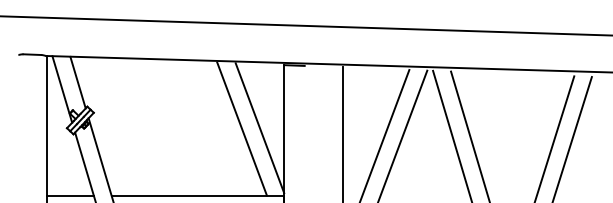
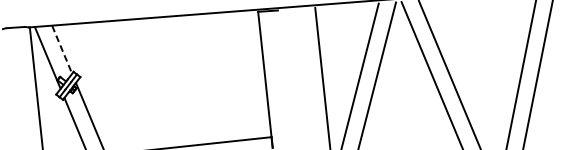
line: (78, 82) -> (62, 49), solid -> dashed
line: (242, 128) -> (224, 76), removed
line: (259, 128) -> (240, 75), removed

